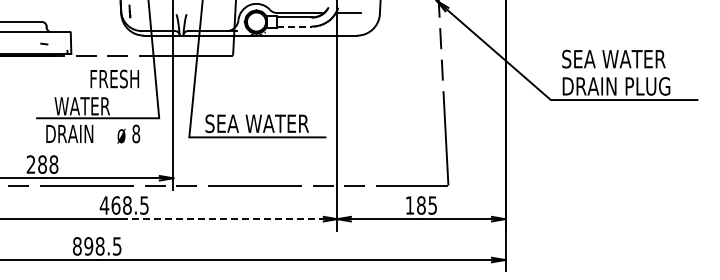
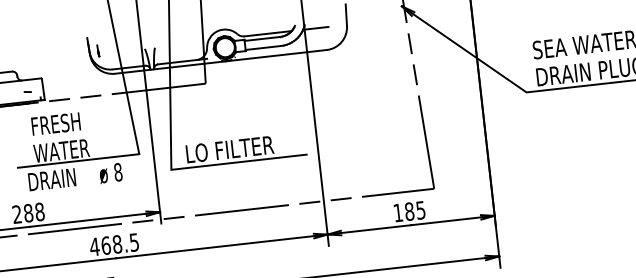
line: (294, 26) -> (263, 47), dashed -> solid
arc: (44, 43) -> (27, 91), moved
text: (114, 78) -> (55, 123), moved
text: (256, 123) -> (236, 148), SEA WATER -> LO FILTER
line: (230, 219) -> (221, 246), dashed -> solid

